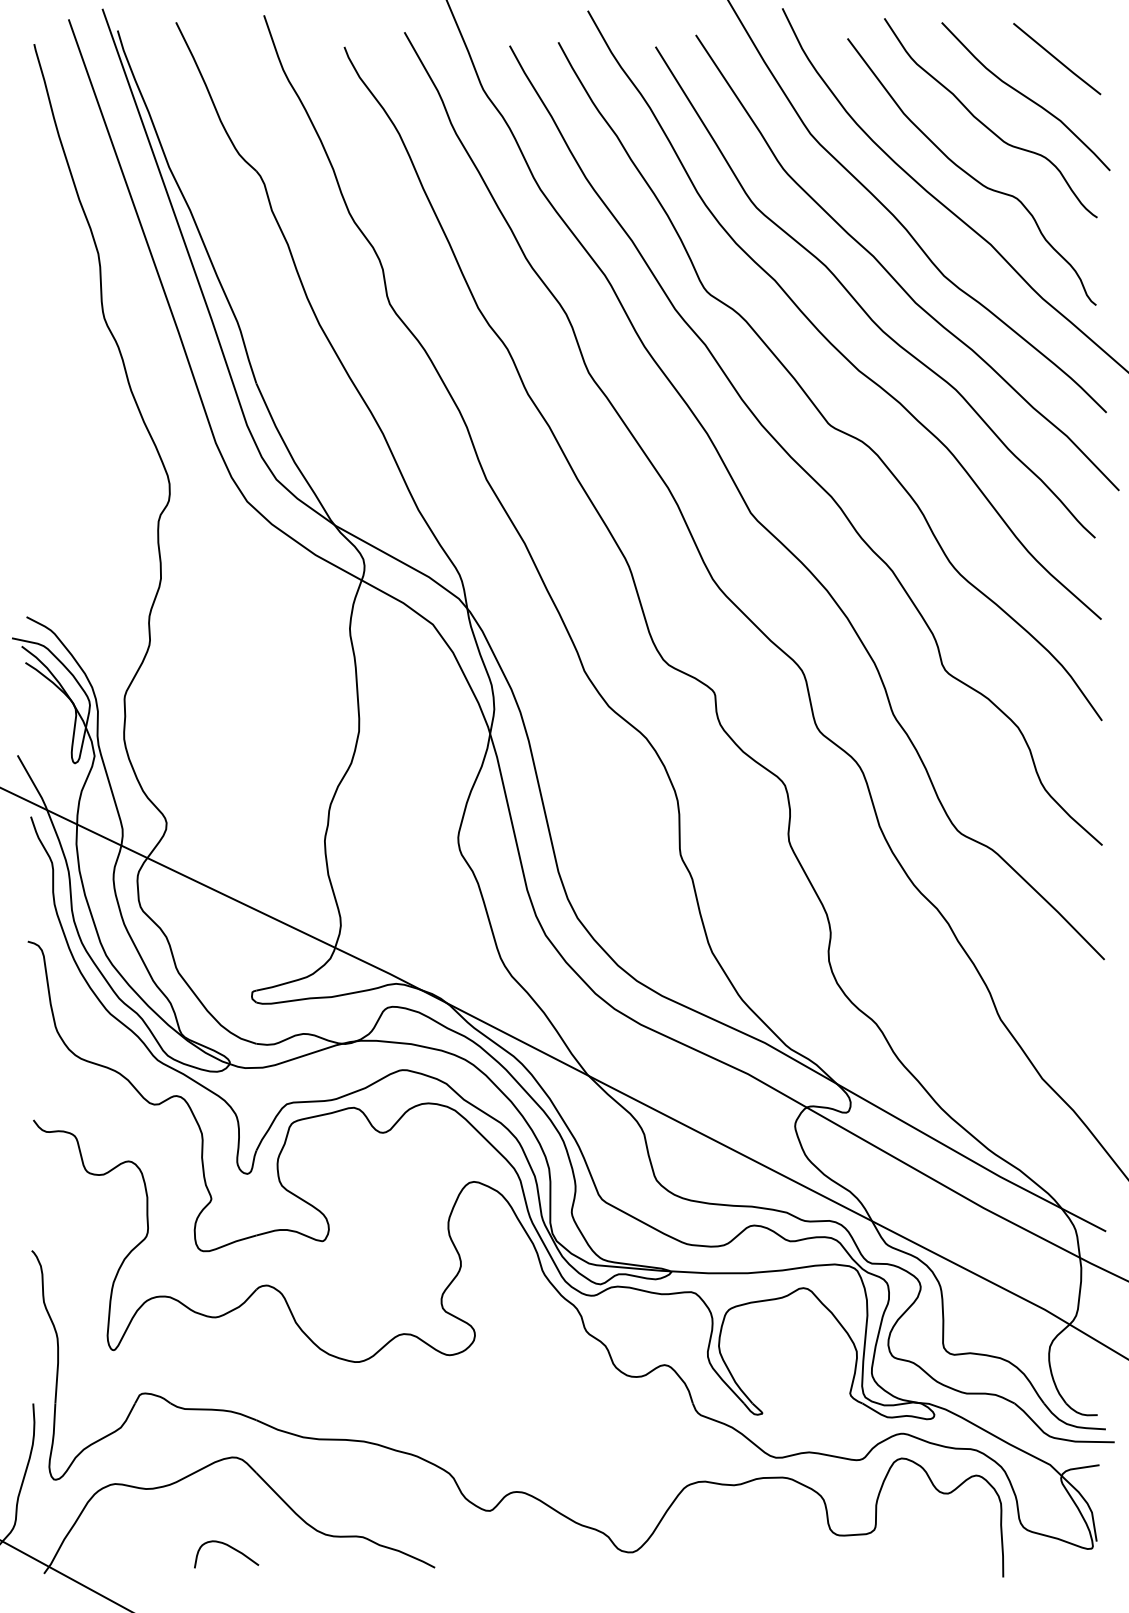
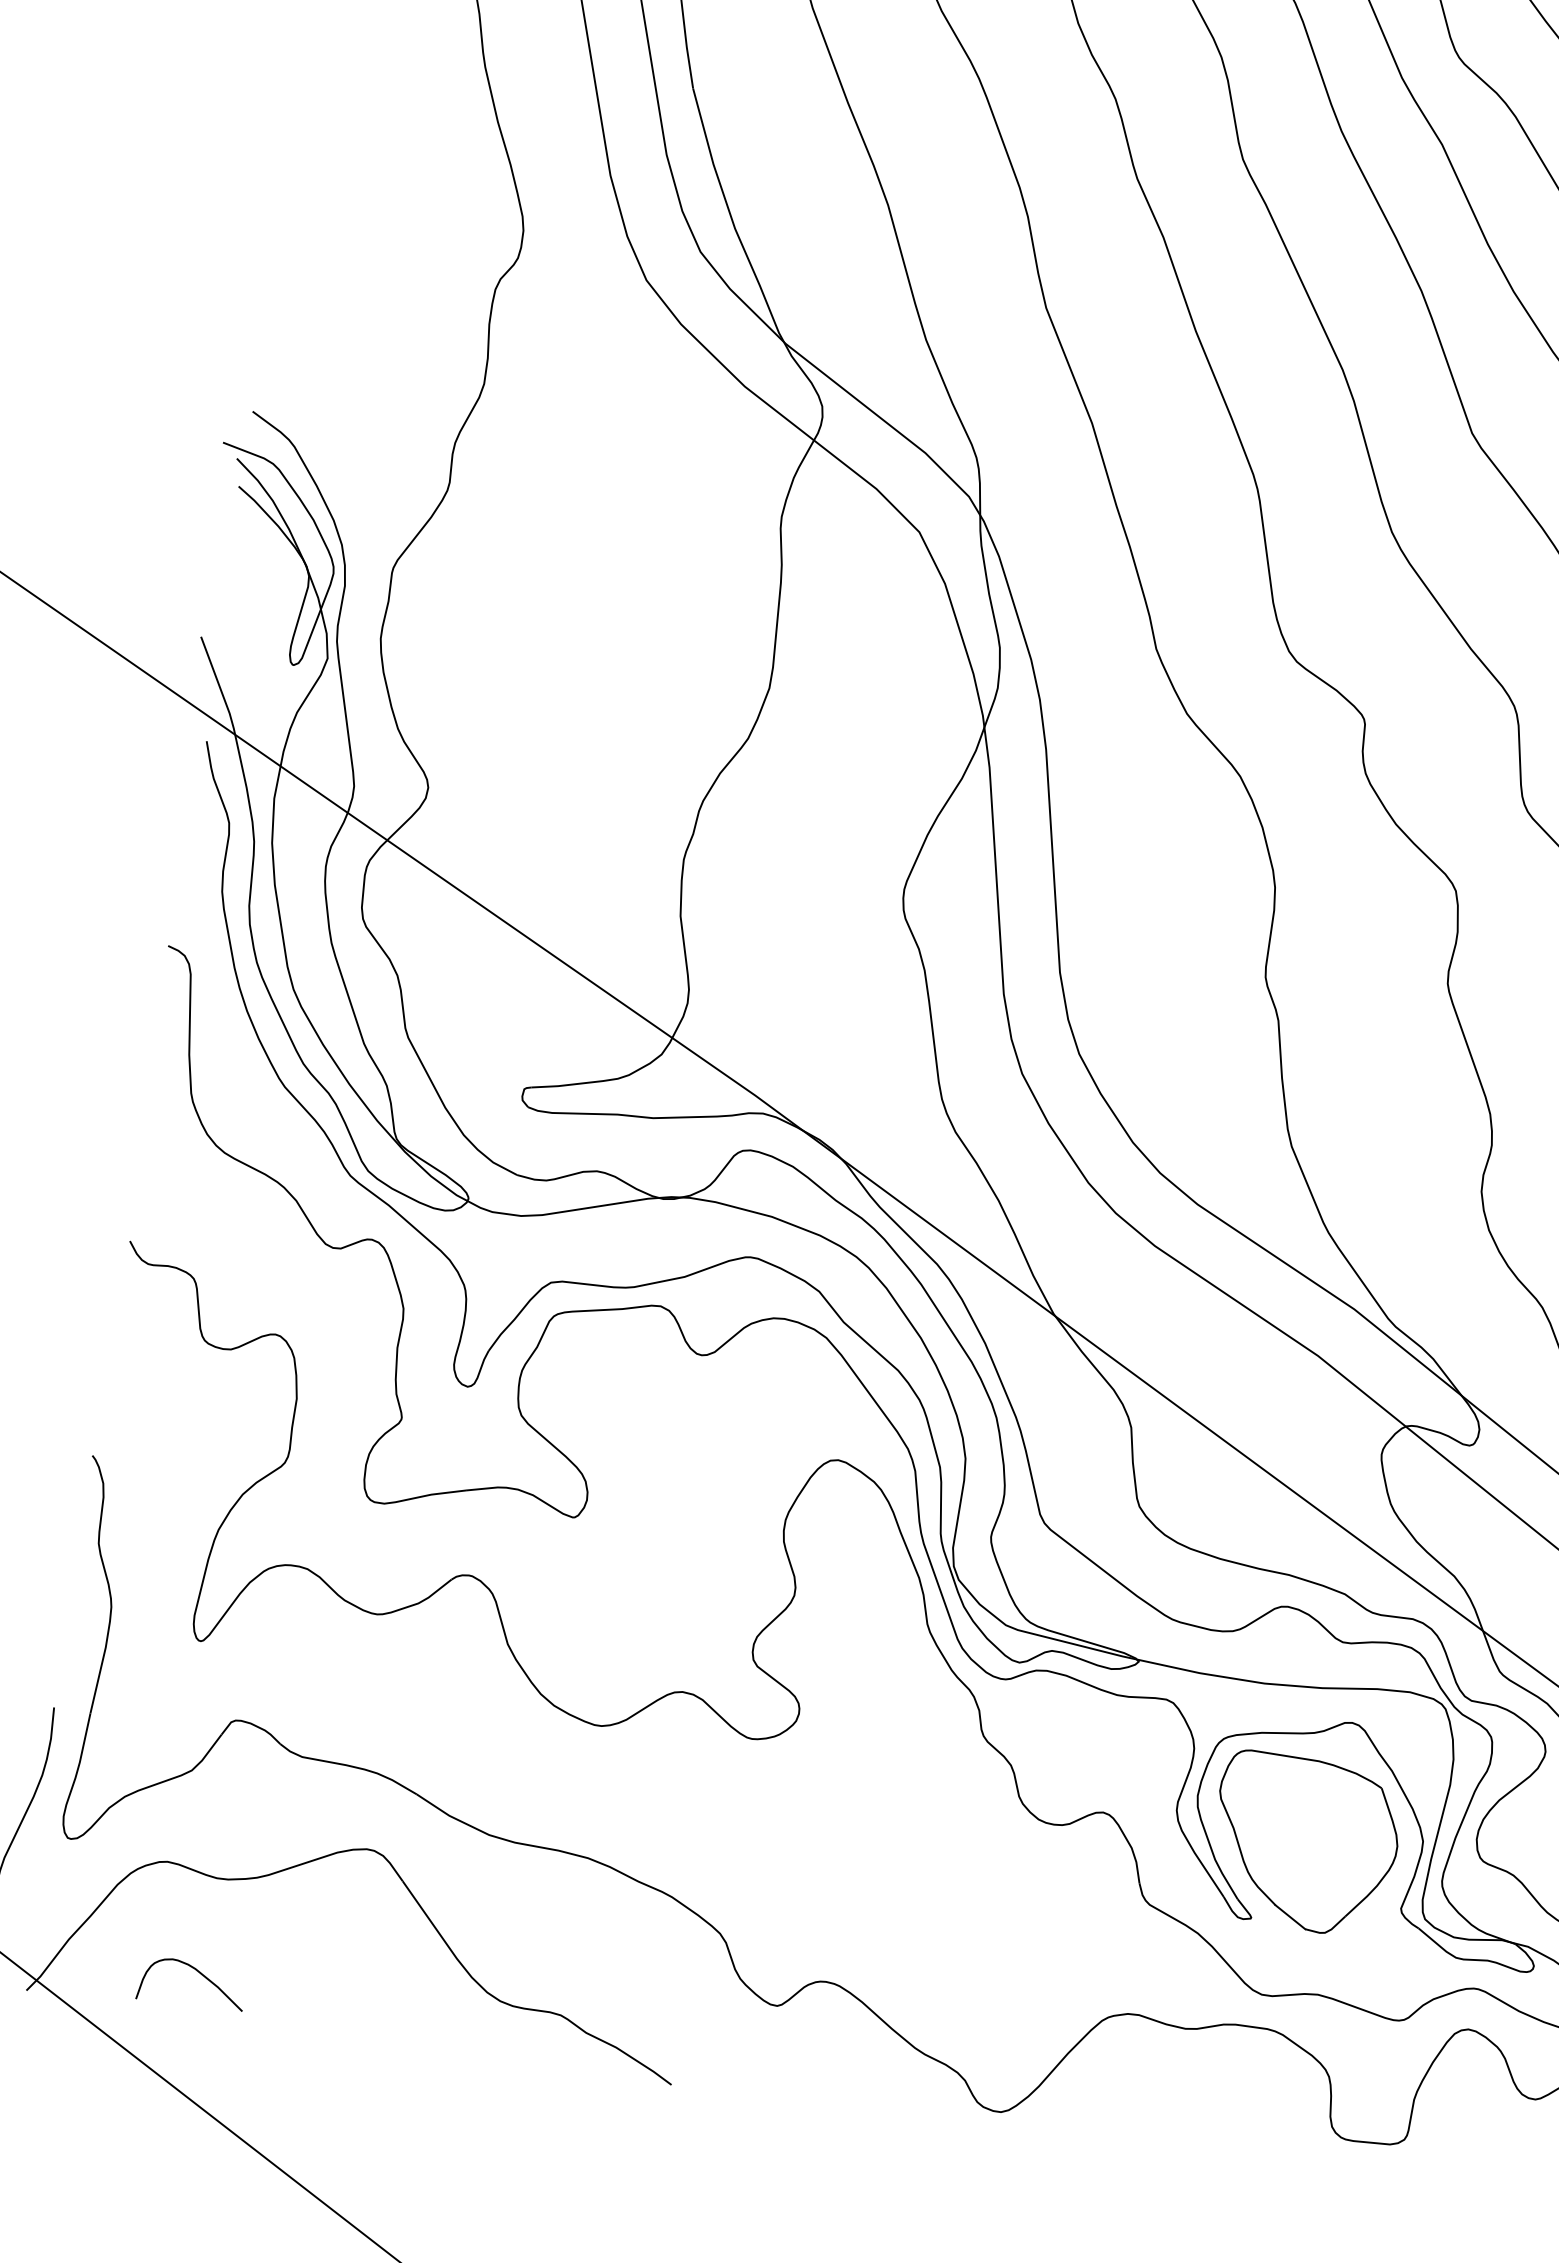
part: (786, 1364) -> (1303, 1844), added
curve: (229, 1547) -> (198, 1974), moved

